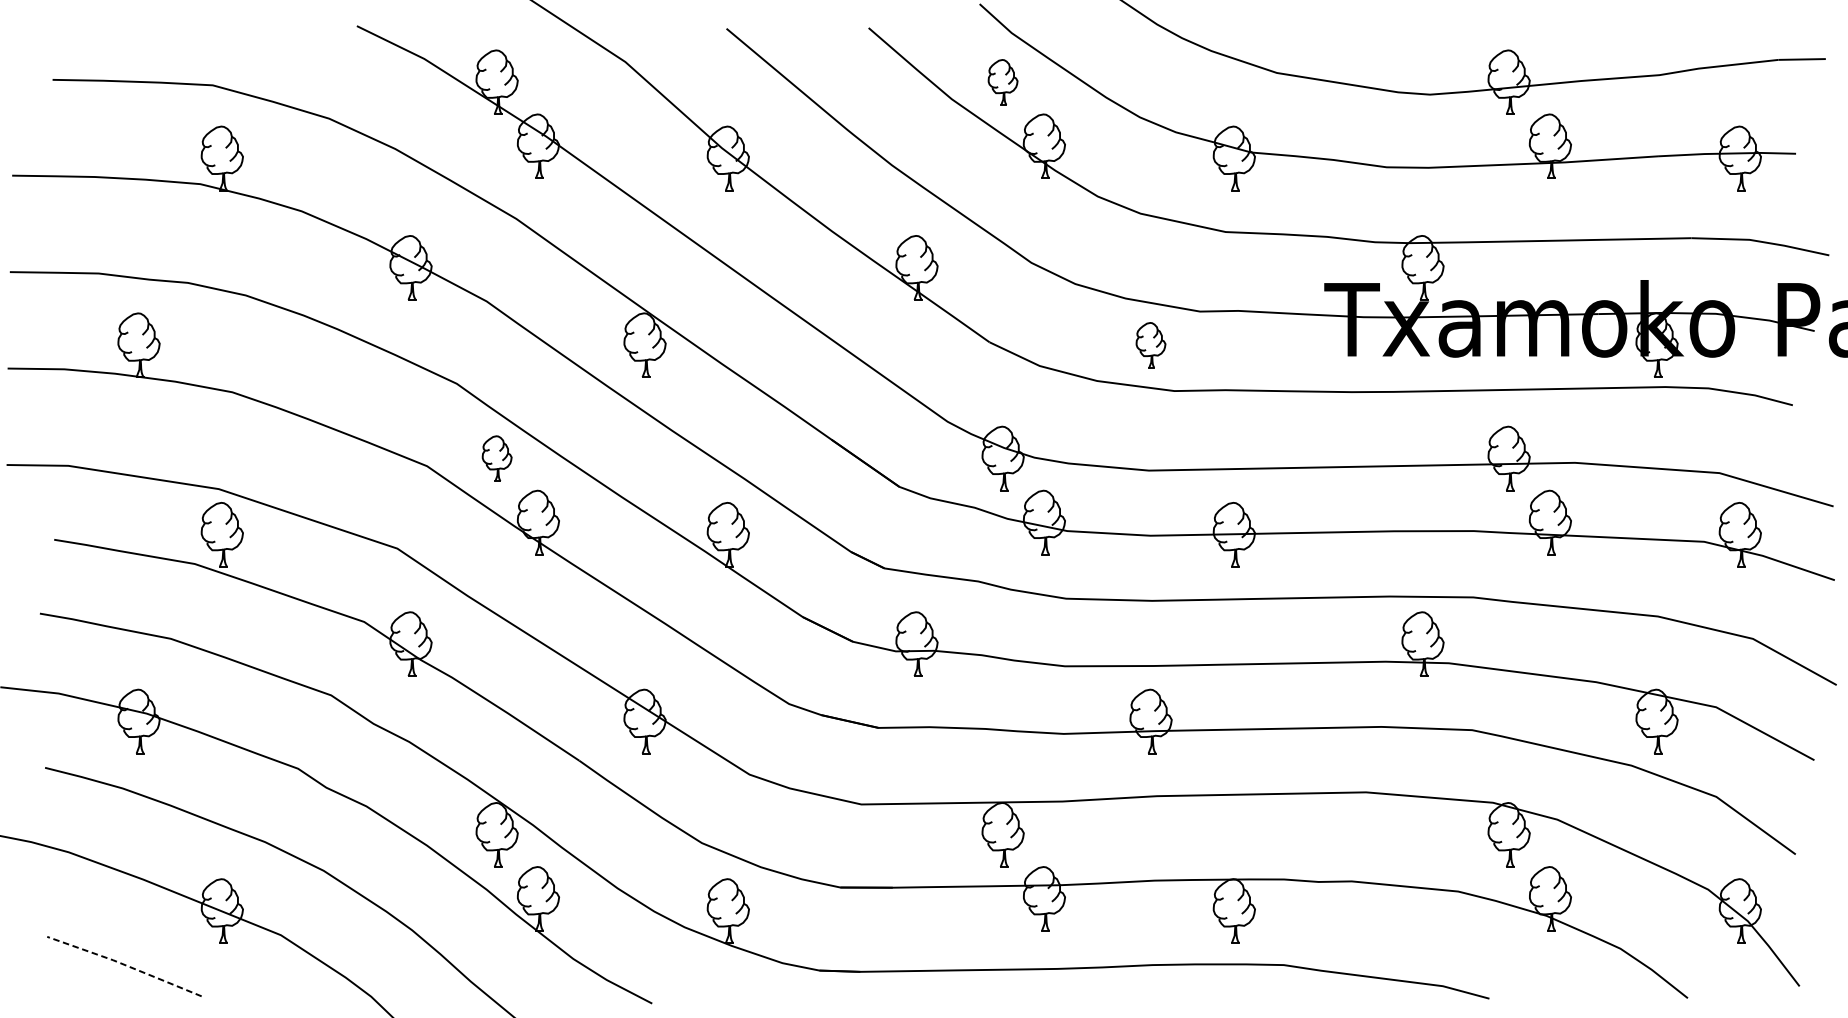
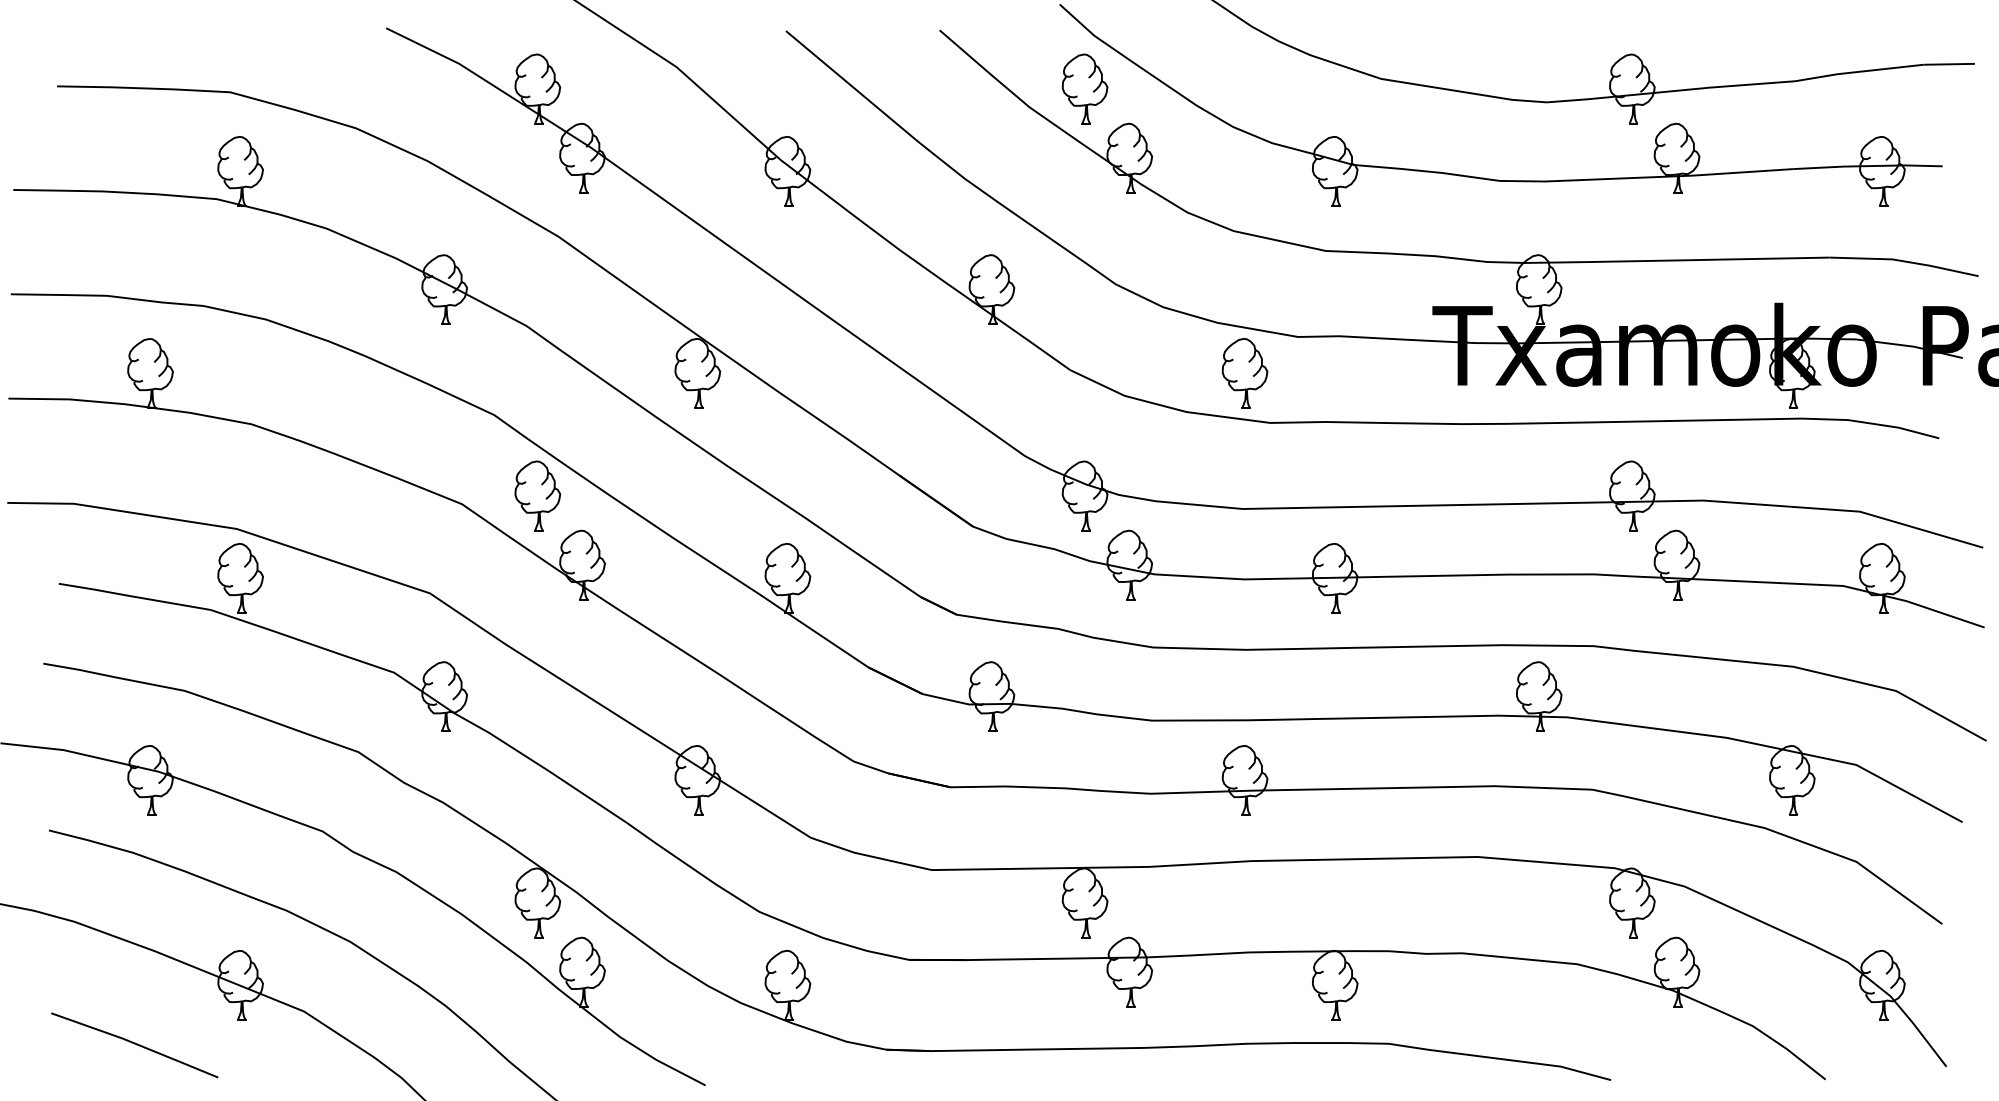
part: (1002, 81) -> (1084, 88), size x1.43
part: (1150, 345) -> (1244, 373), size x1.43
part: (496, 458) -> (537, 495), size x1.43
line: (125, 964) -> (135, 1043), dashed -> solid

